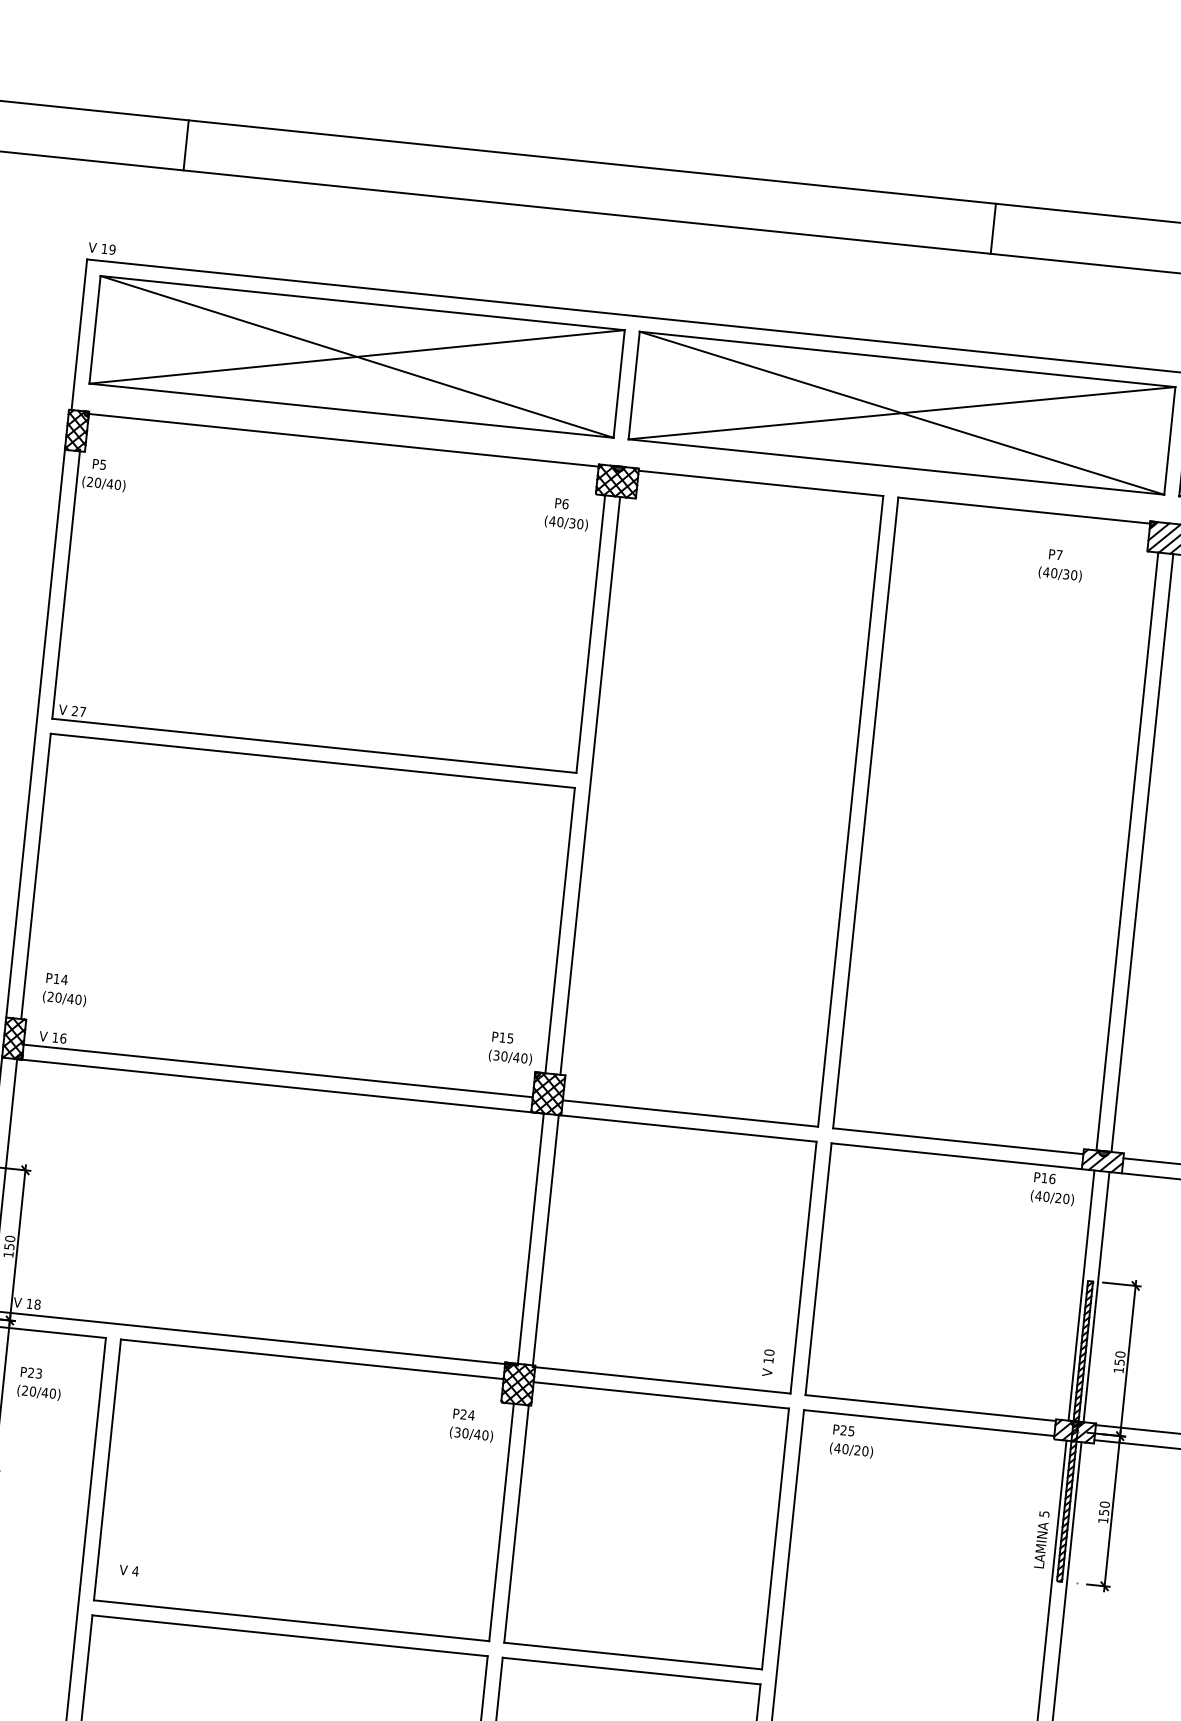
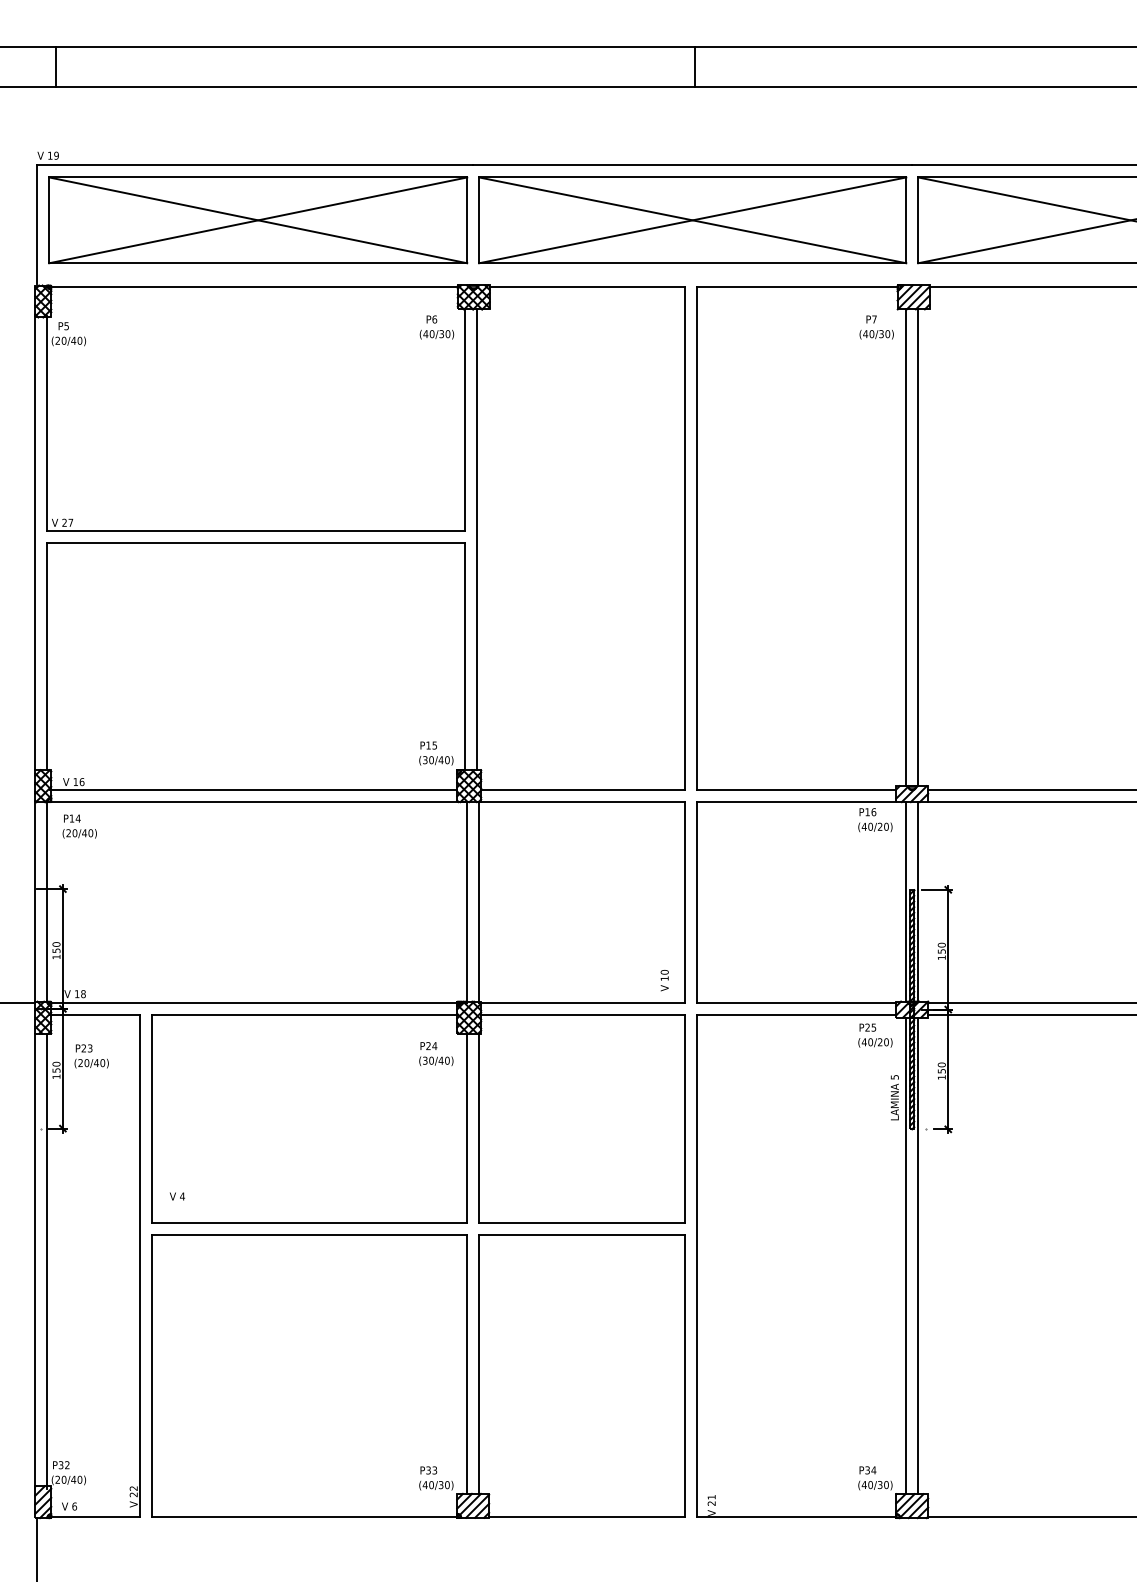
line: (186, 145) -> (56, 67), moved
line: (992, 228) -> (694, 67), moved
text: (1060, 565) -> (876, 327), moved
text: (65, 989) -> (79, 826), moved
text: (852, 1441) -> (875, 1035), moved

